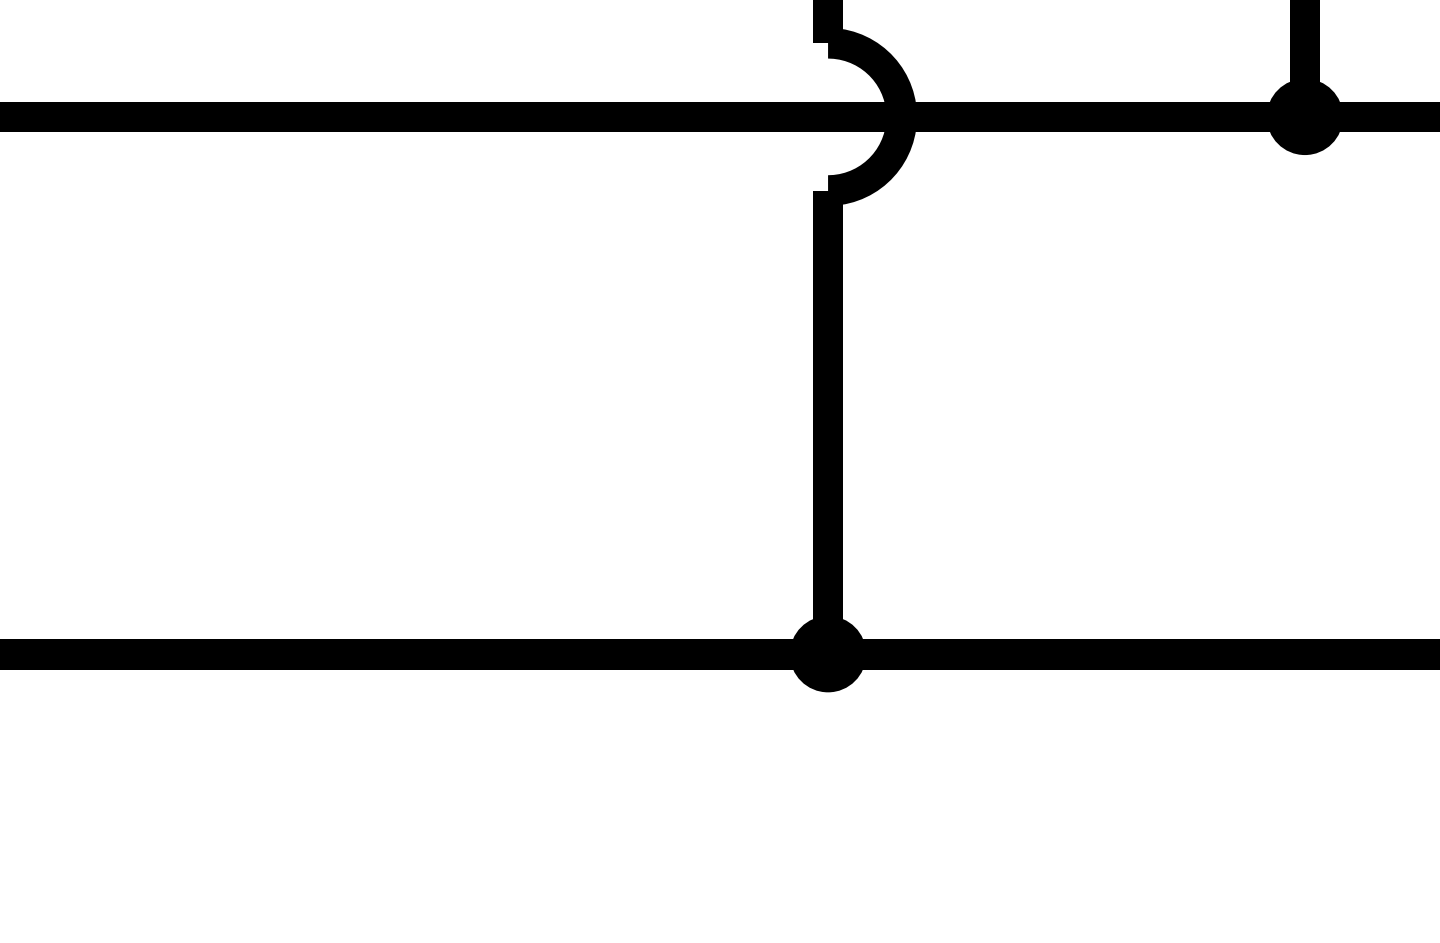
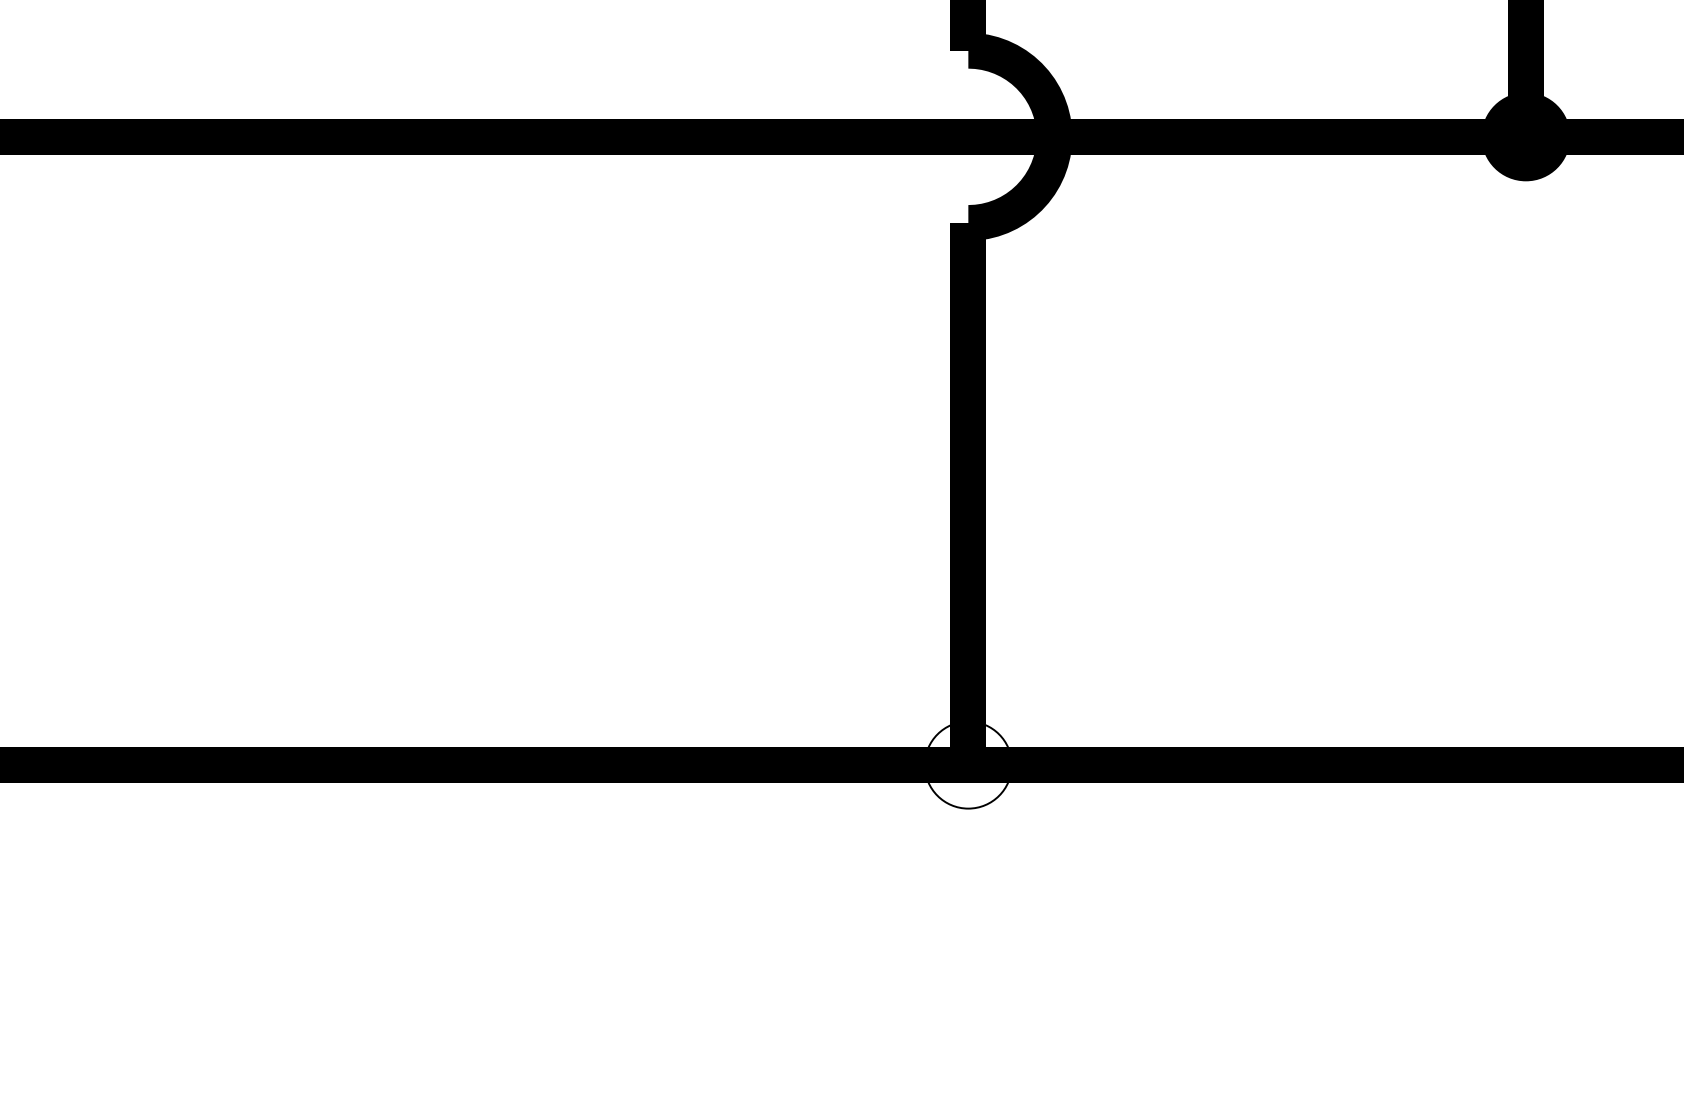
fill: (827, 653) -> (967, 764), removed

